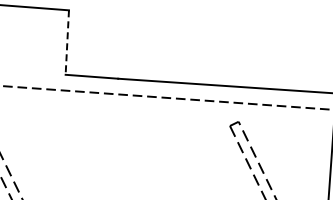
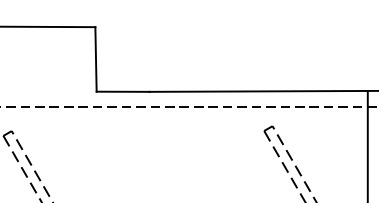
line: (67, 42) -> (96, 59), dashed -> solid

